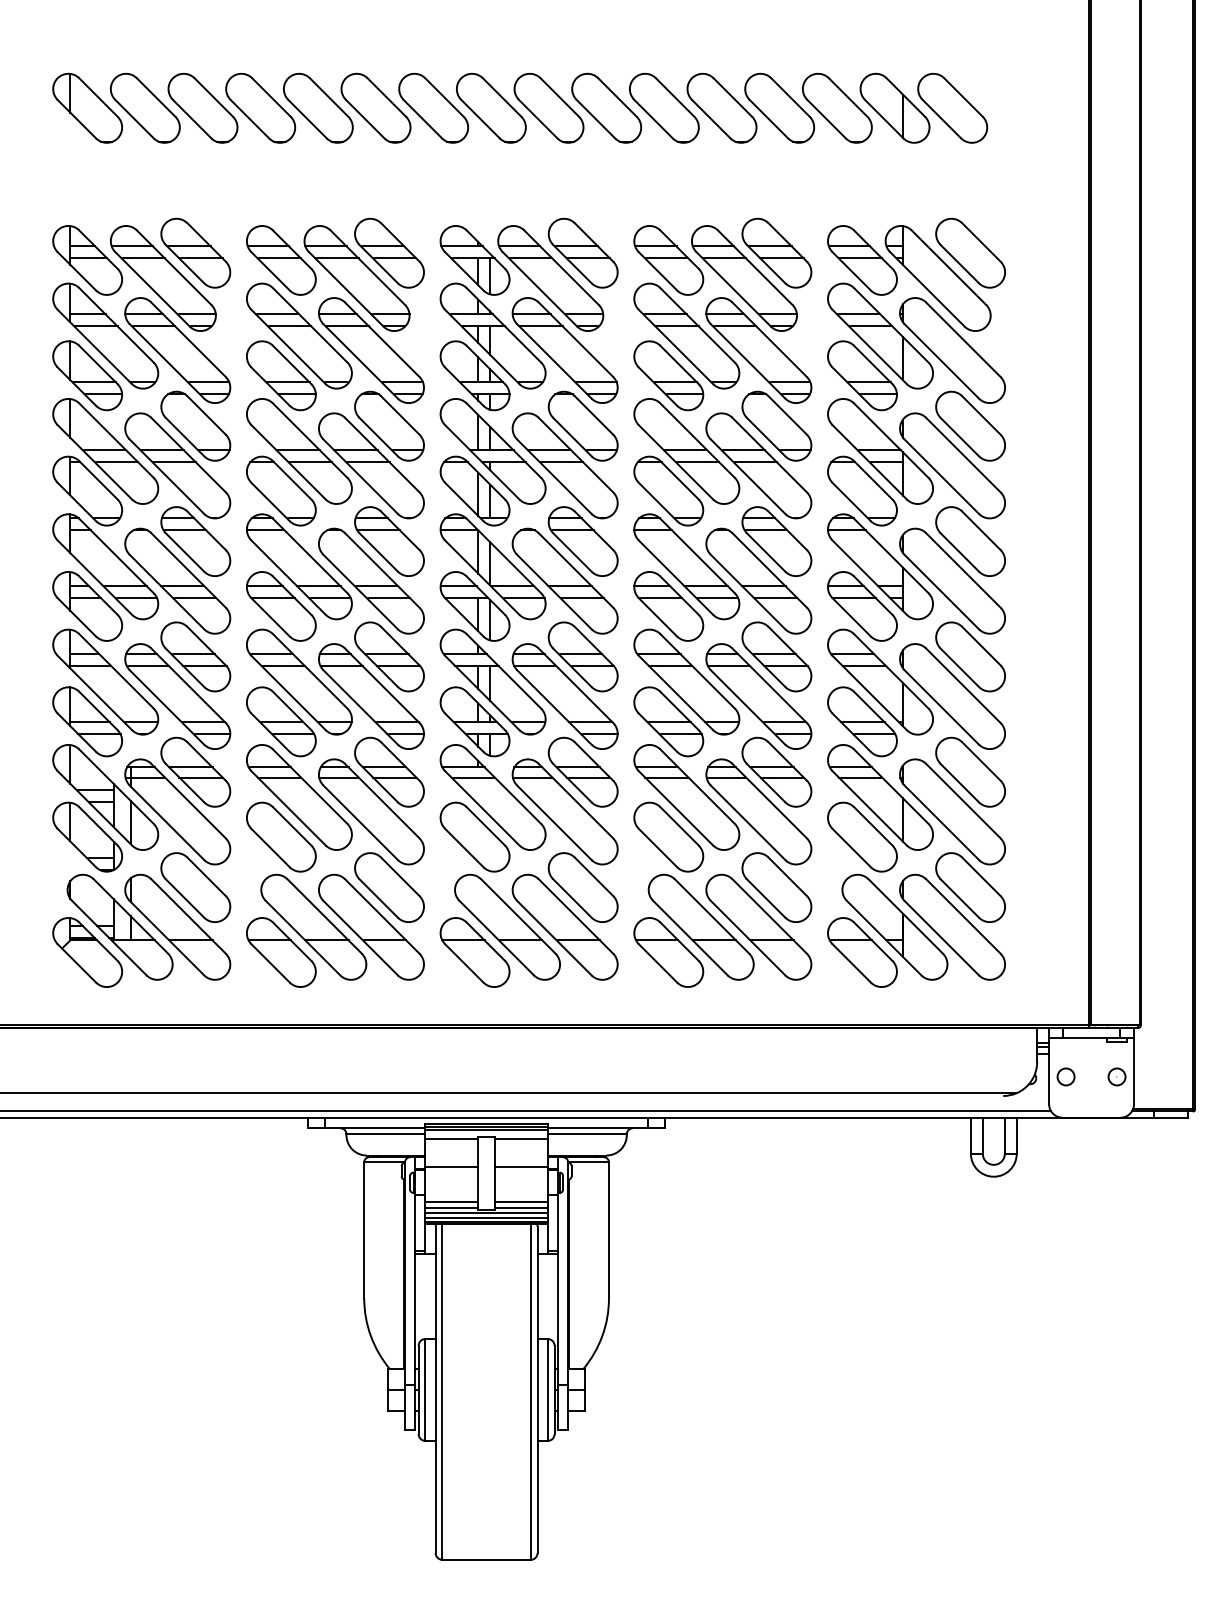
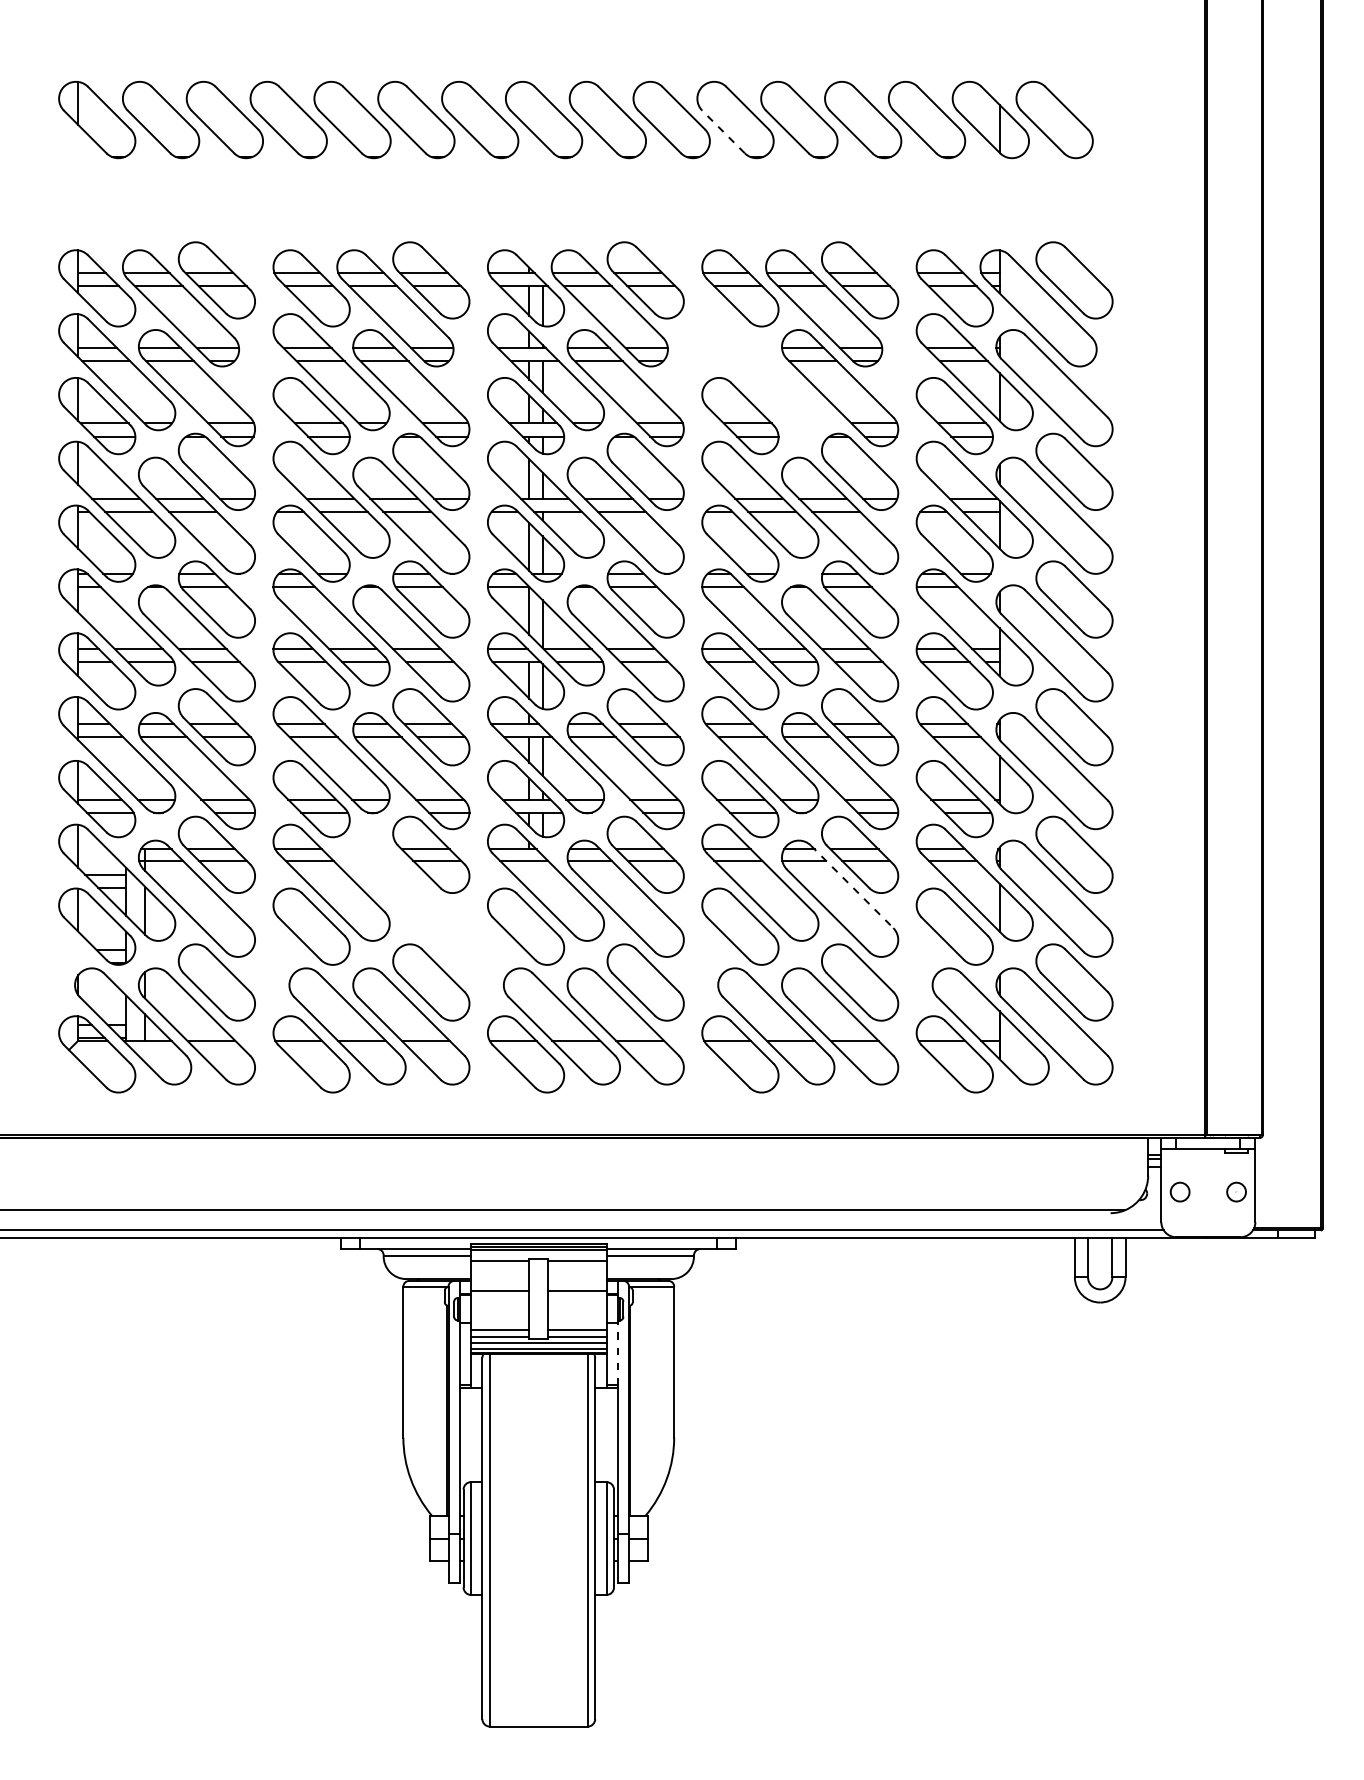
line: (653, 118) -> (723, 131), solid -> dashed
part: (686, 336) -> (760, 372), removed
line: (770, 801) -> (852, 887), solid -> dashed
part: (371, 811) -> (411, 898), removed
line: (557, 1222) -> (617, 1353), solid -> dashed

